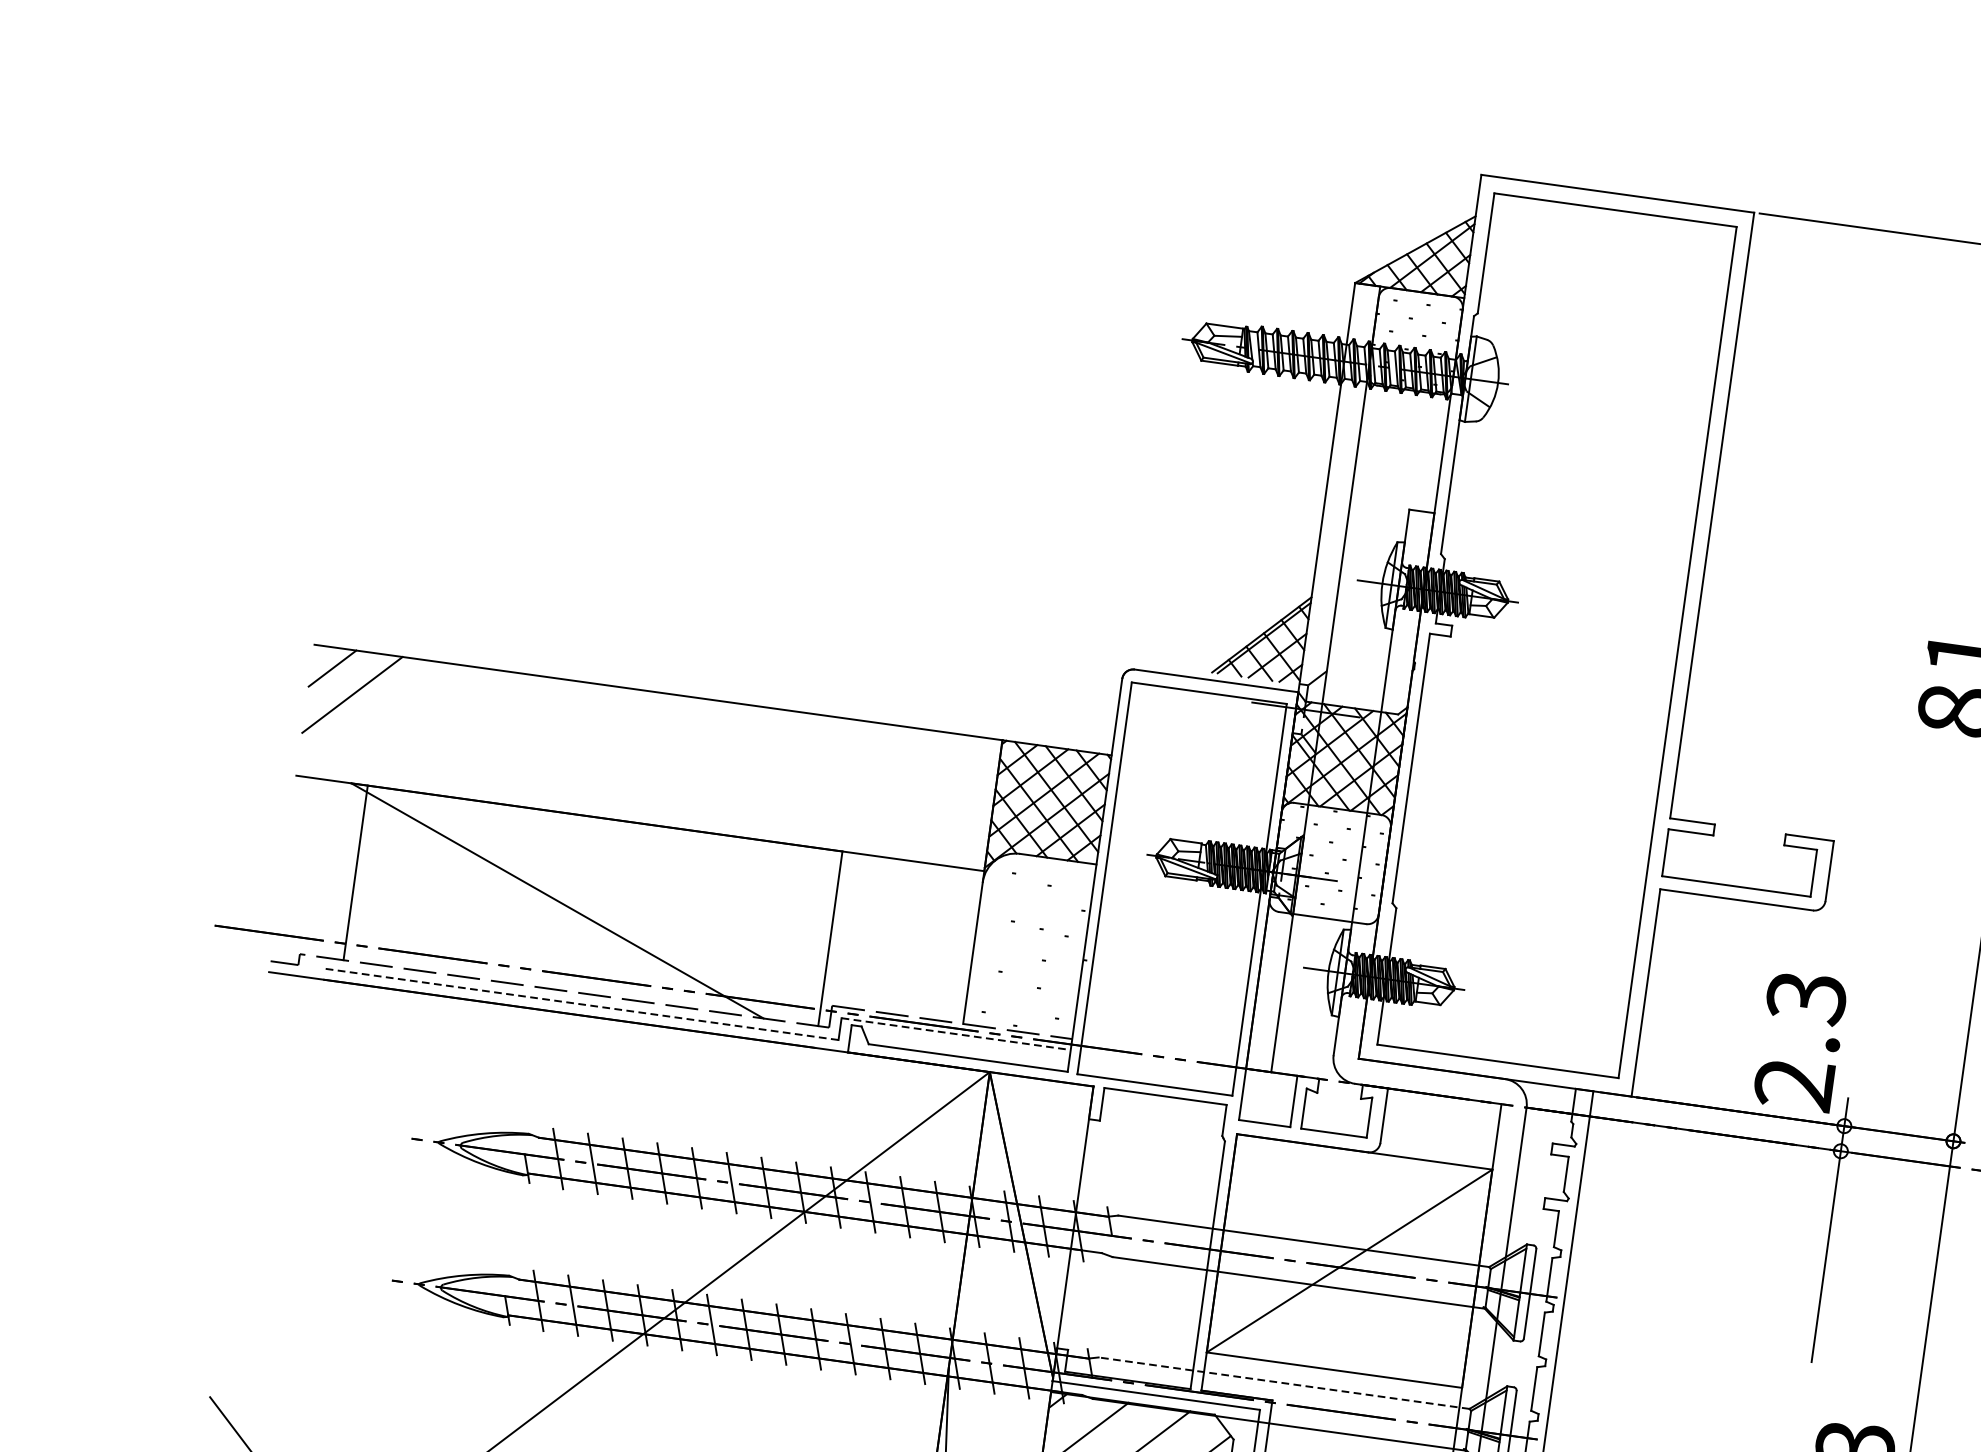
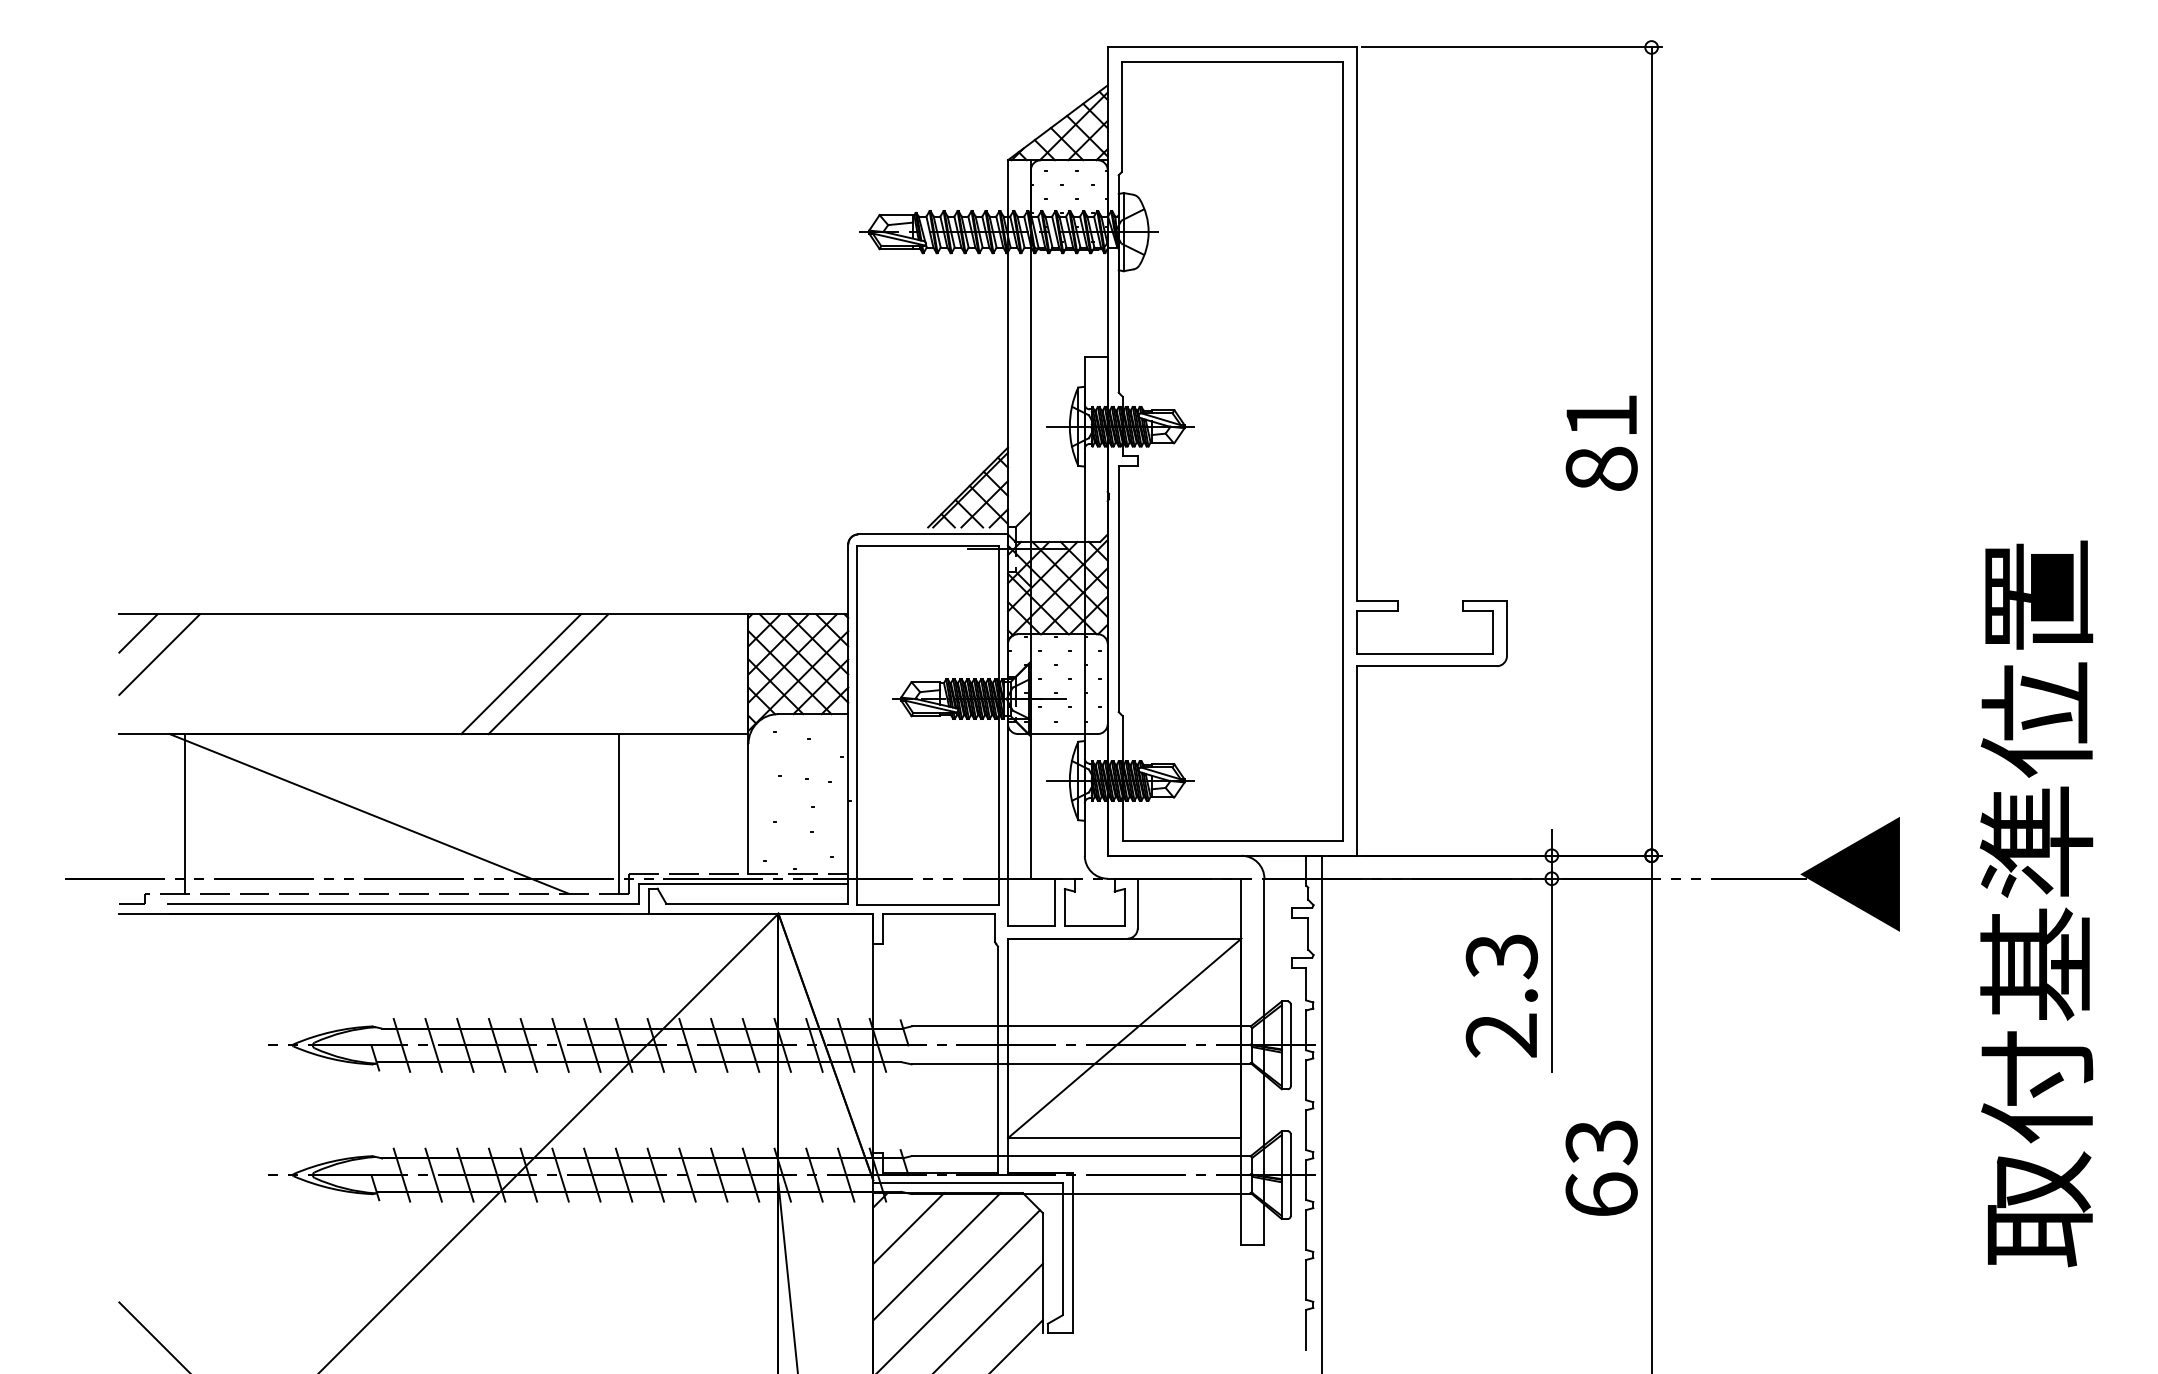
line: (744, 771) -> (520, 674), added
line: (774, 775) -> (548, 674), added
line: (580, 1003) -> (402, 903), dashed -> solid
line: (956, 1033) -> (743, 883), dashed -> solid
text: (1800, 1040) -> (1501, 995), moved
line: (1284, 1383) -> (1081, 1156), dashed -> solid

